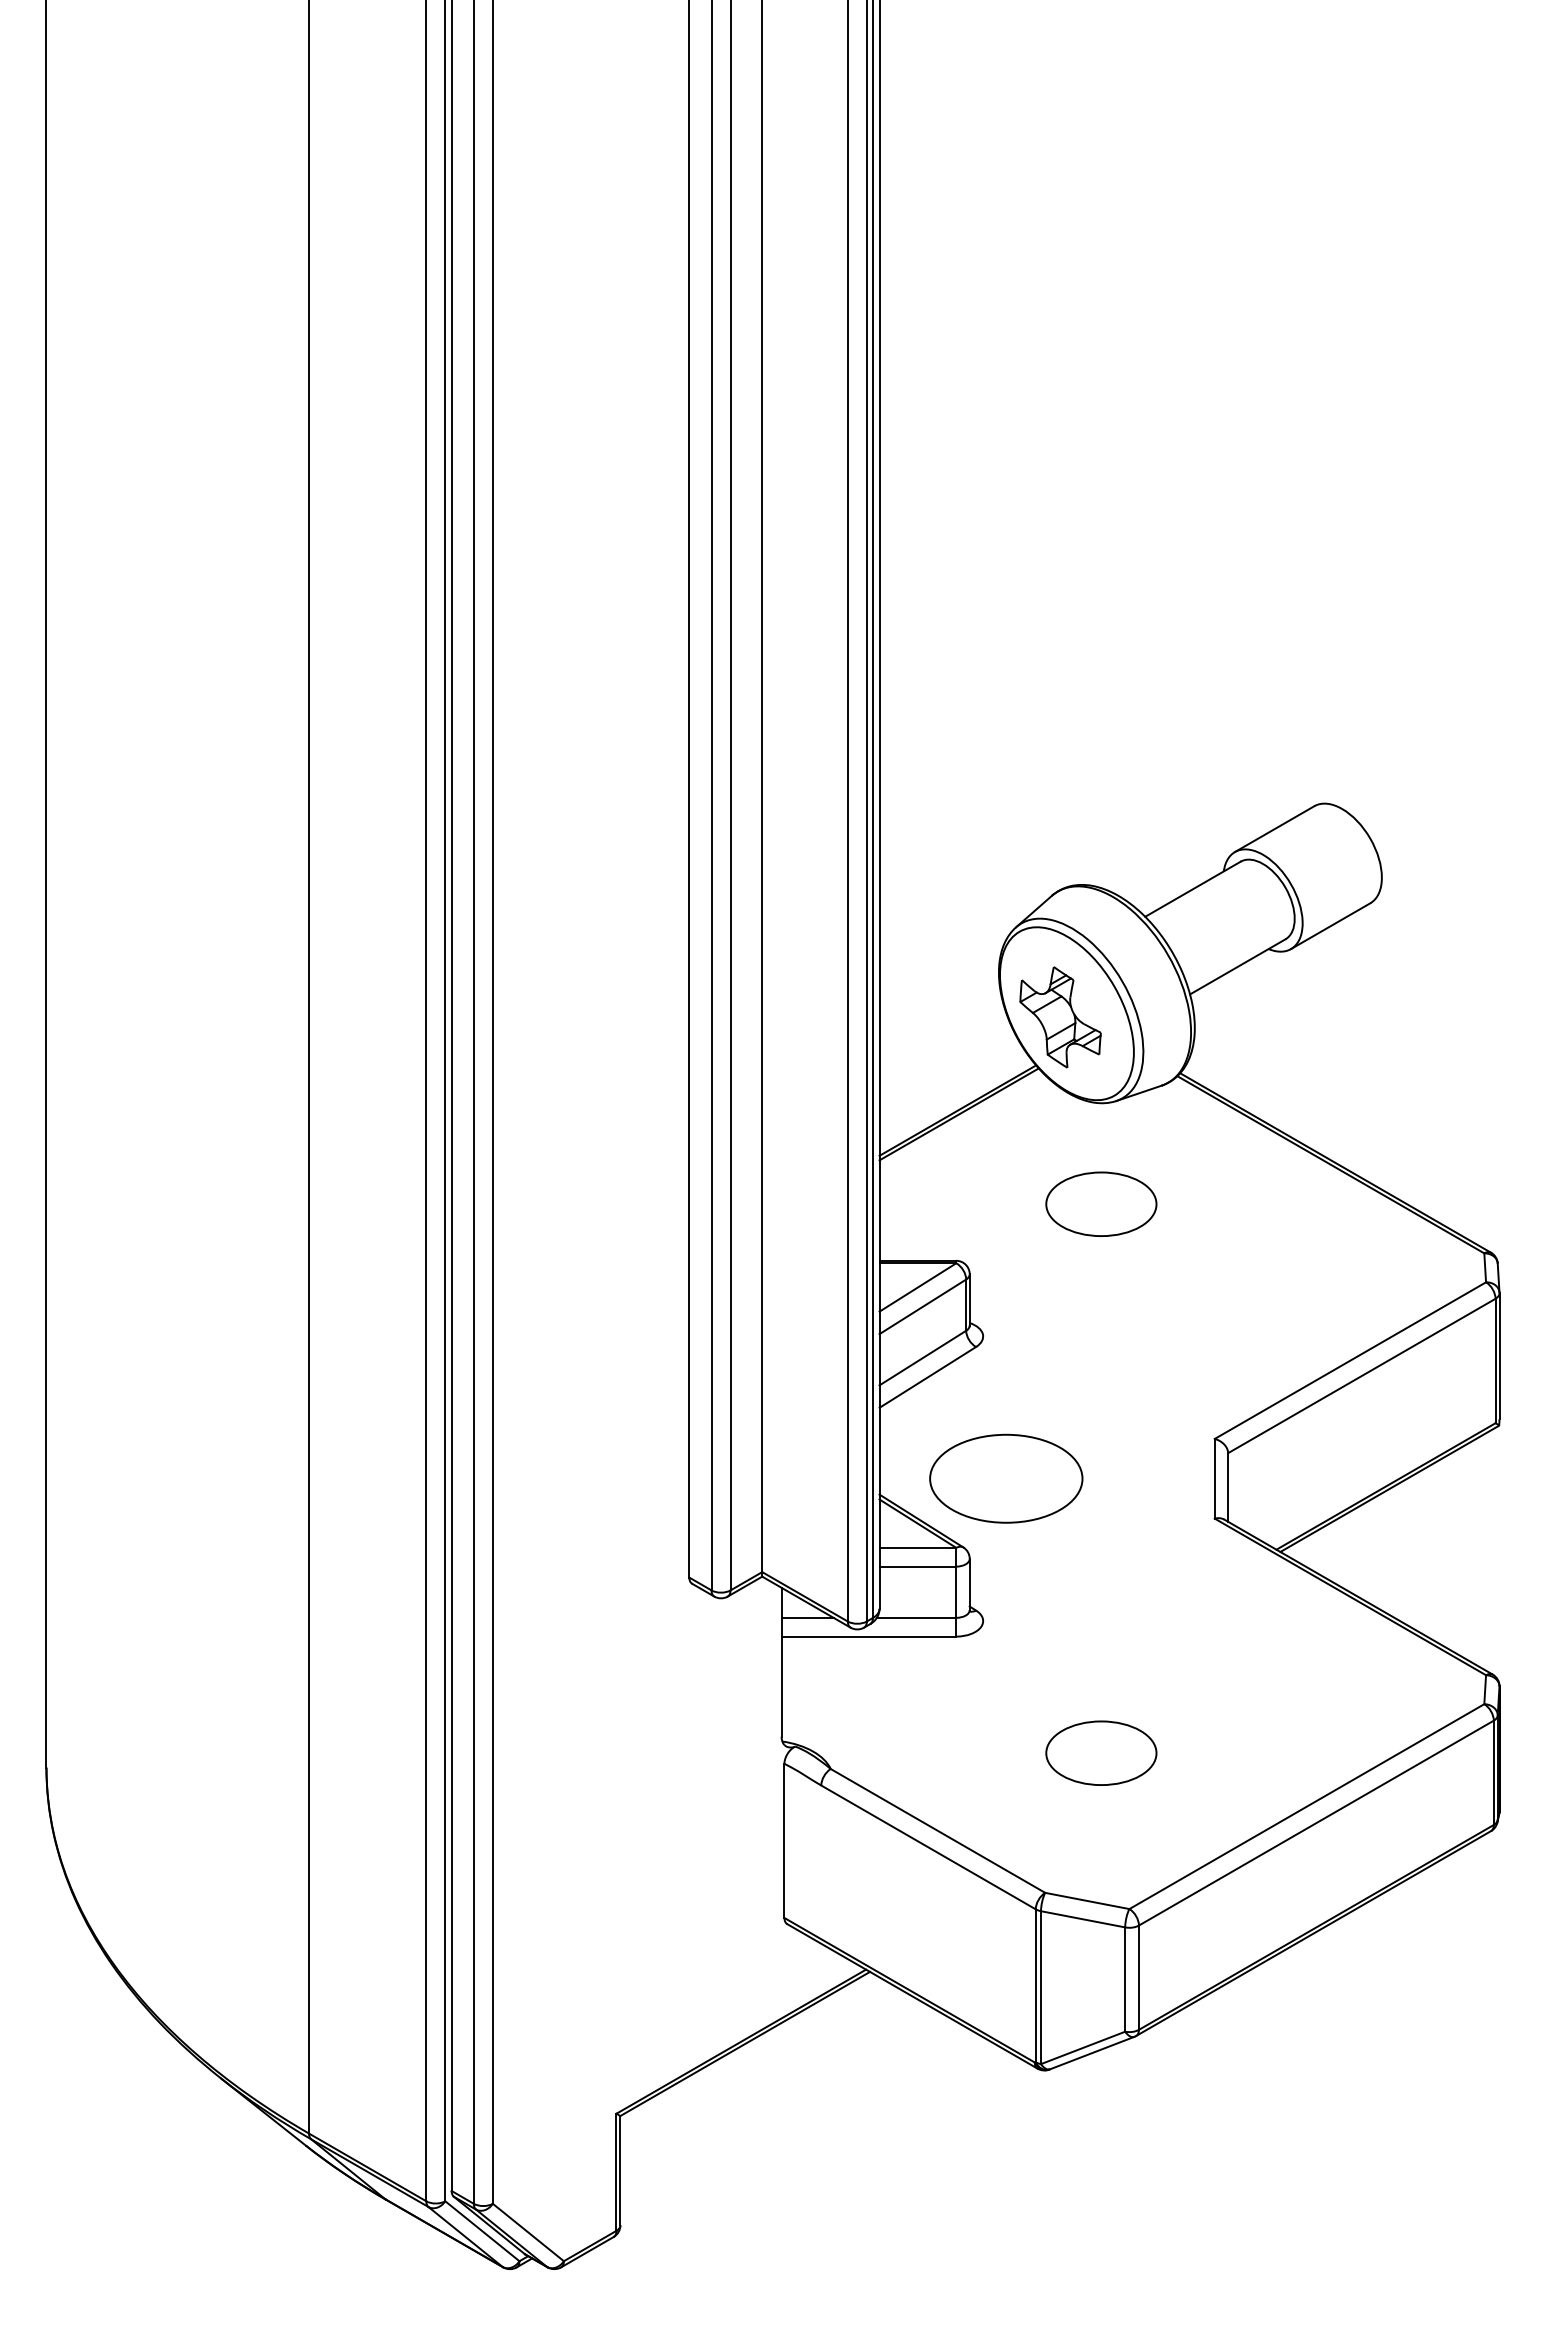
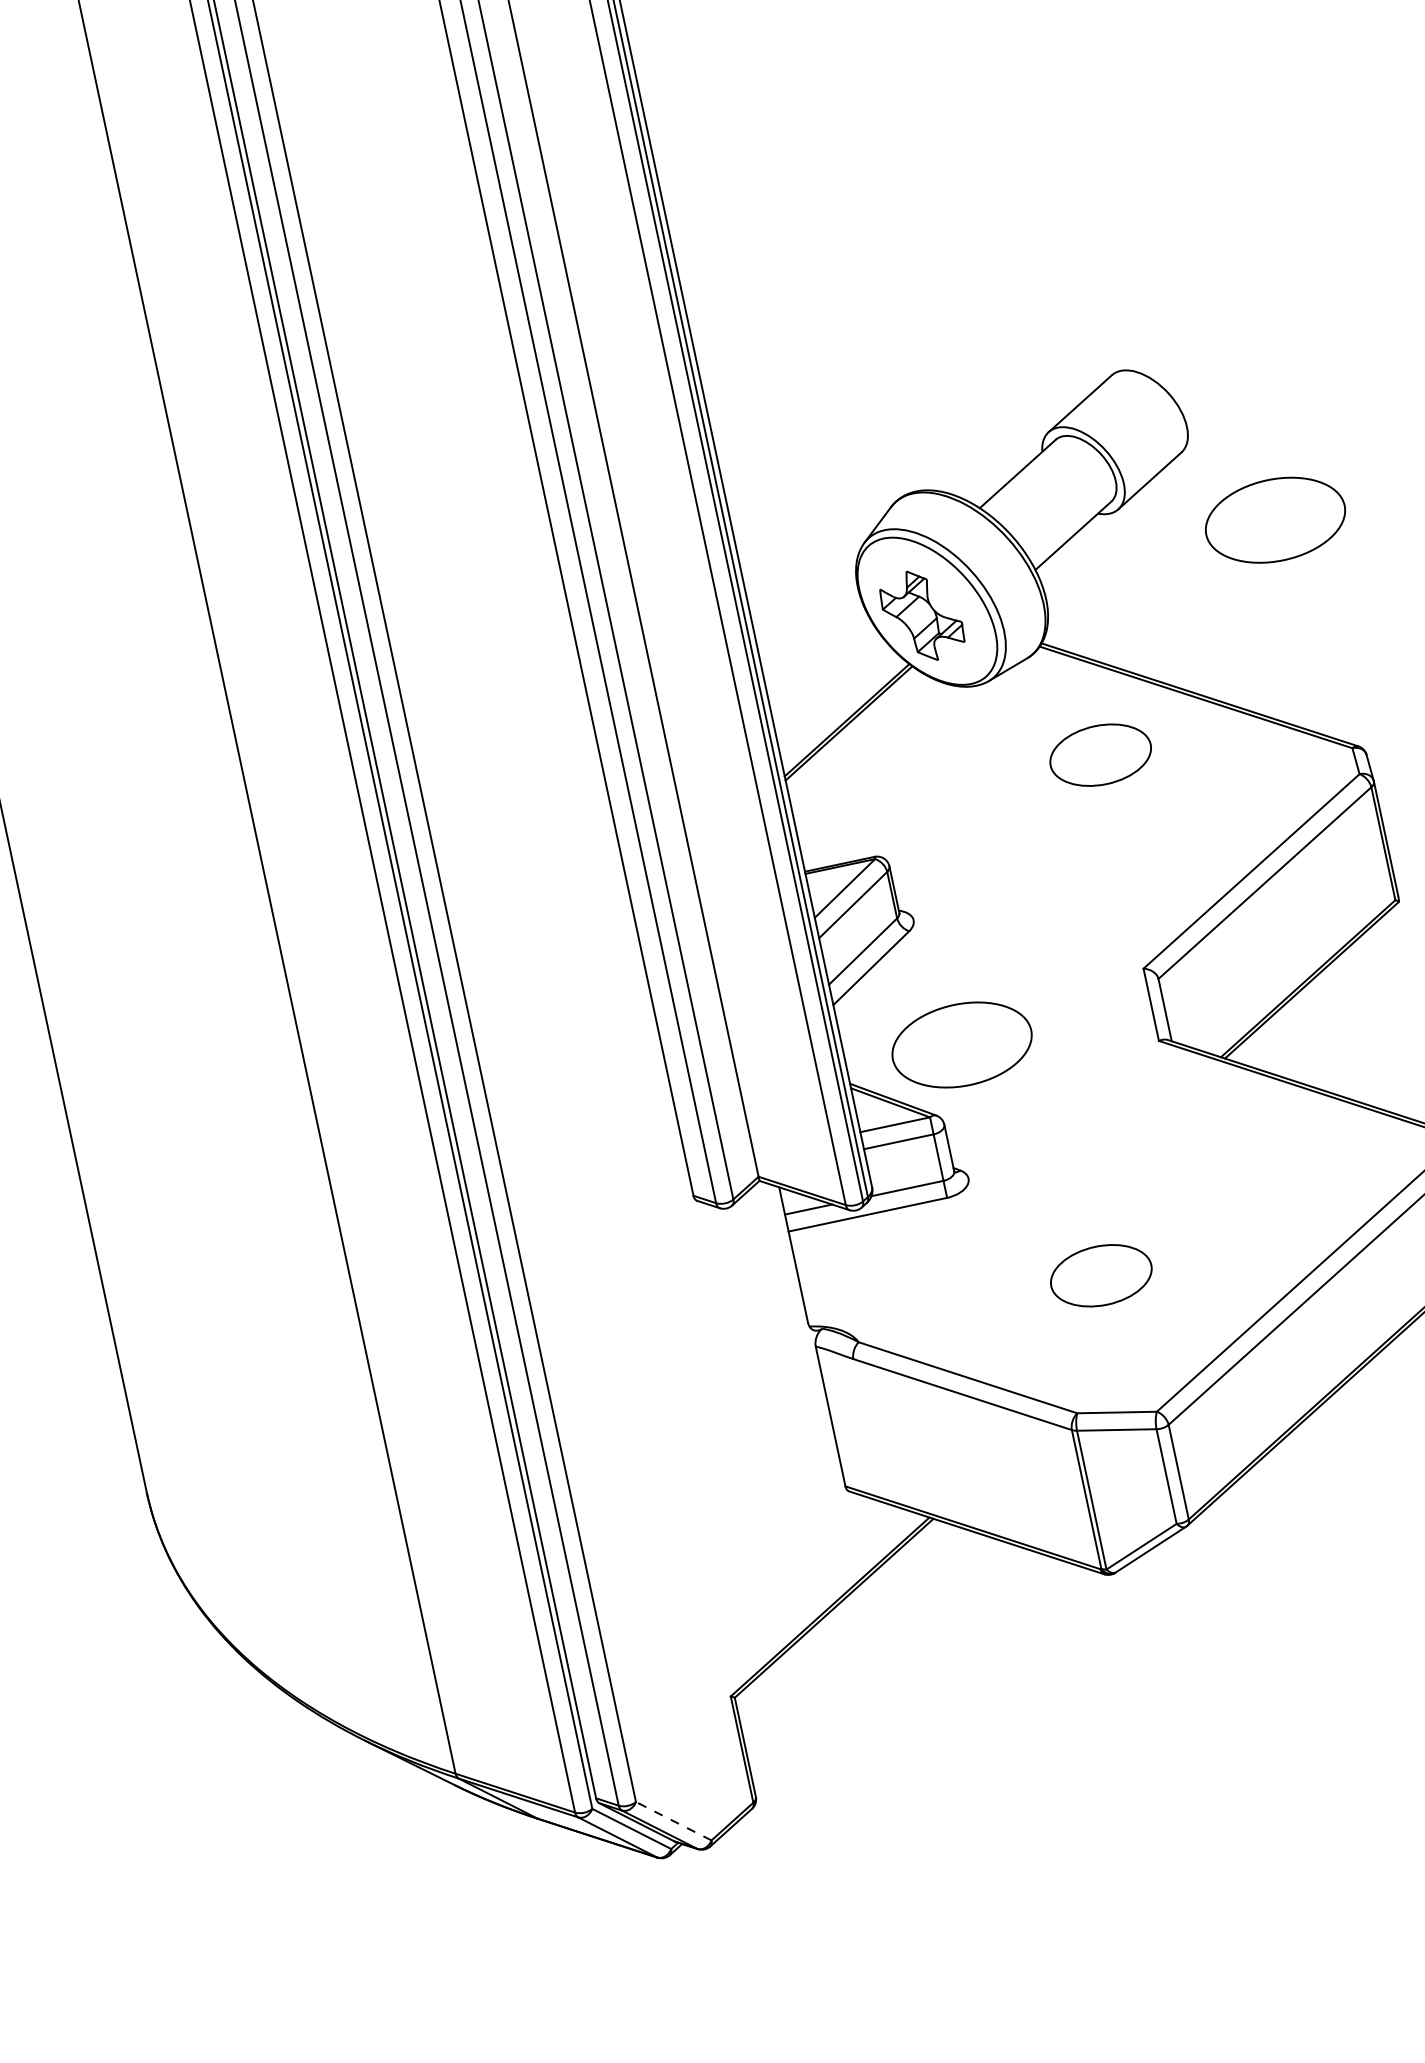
part: (1454, 995) -> (1275, 519), added
part: (1101, 1203) -> (1100, 754), moved
line: (528, 2232) -> (673, 1821), solid -> dashed

